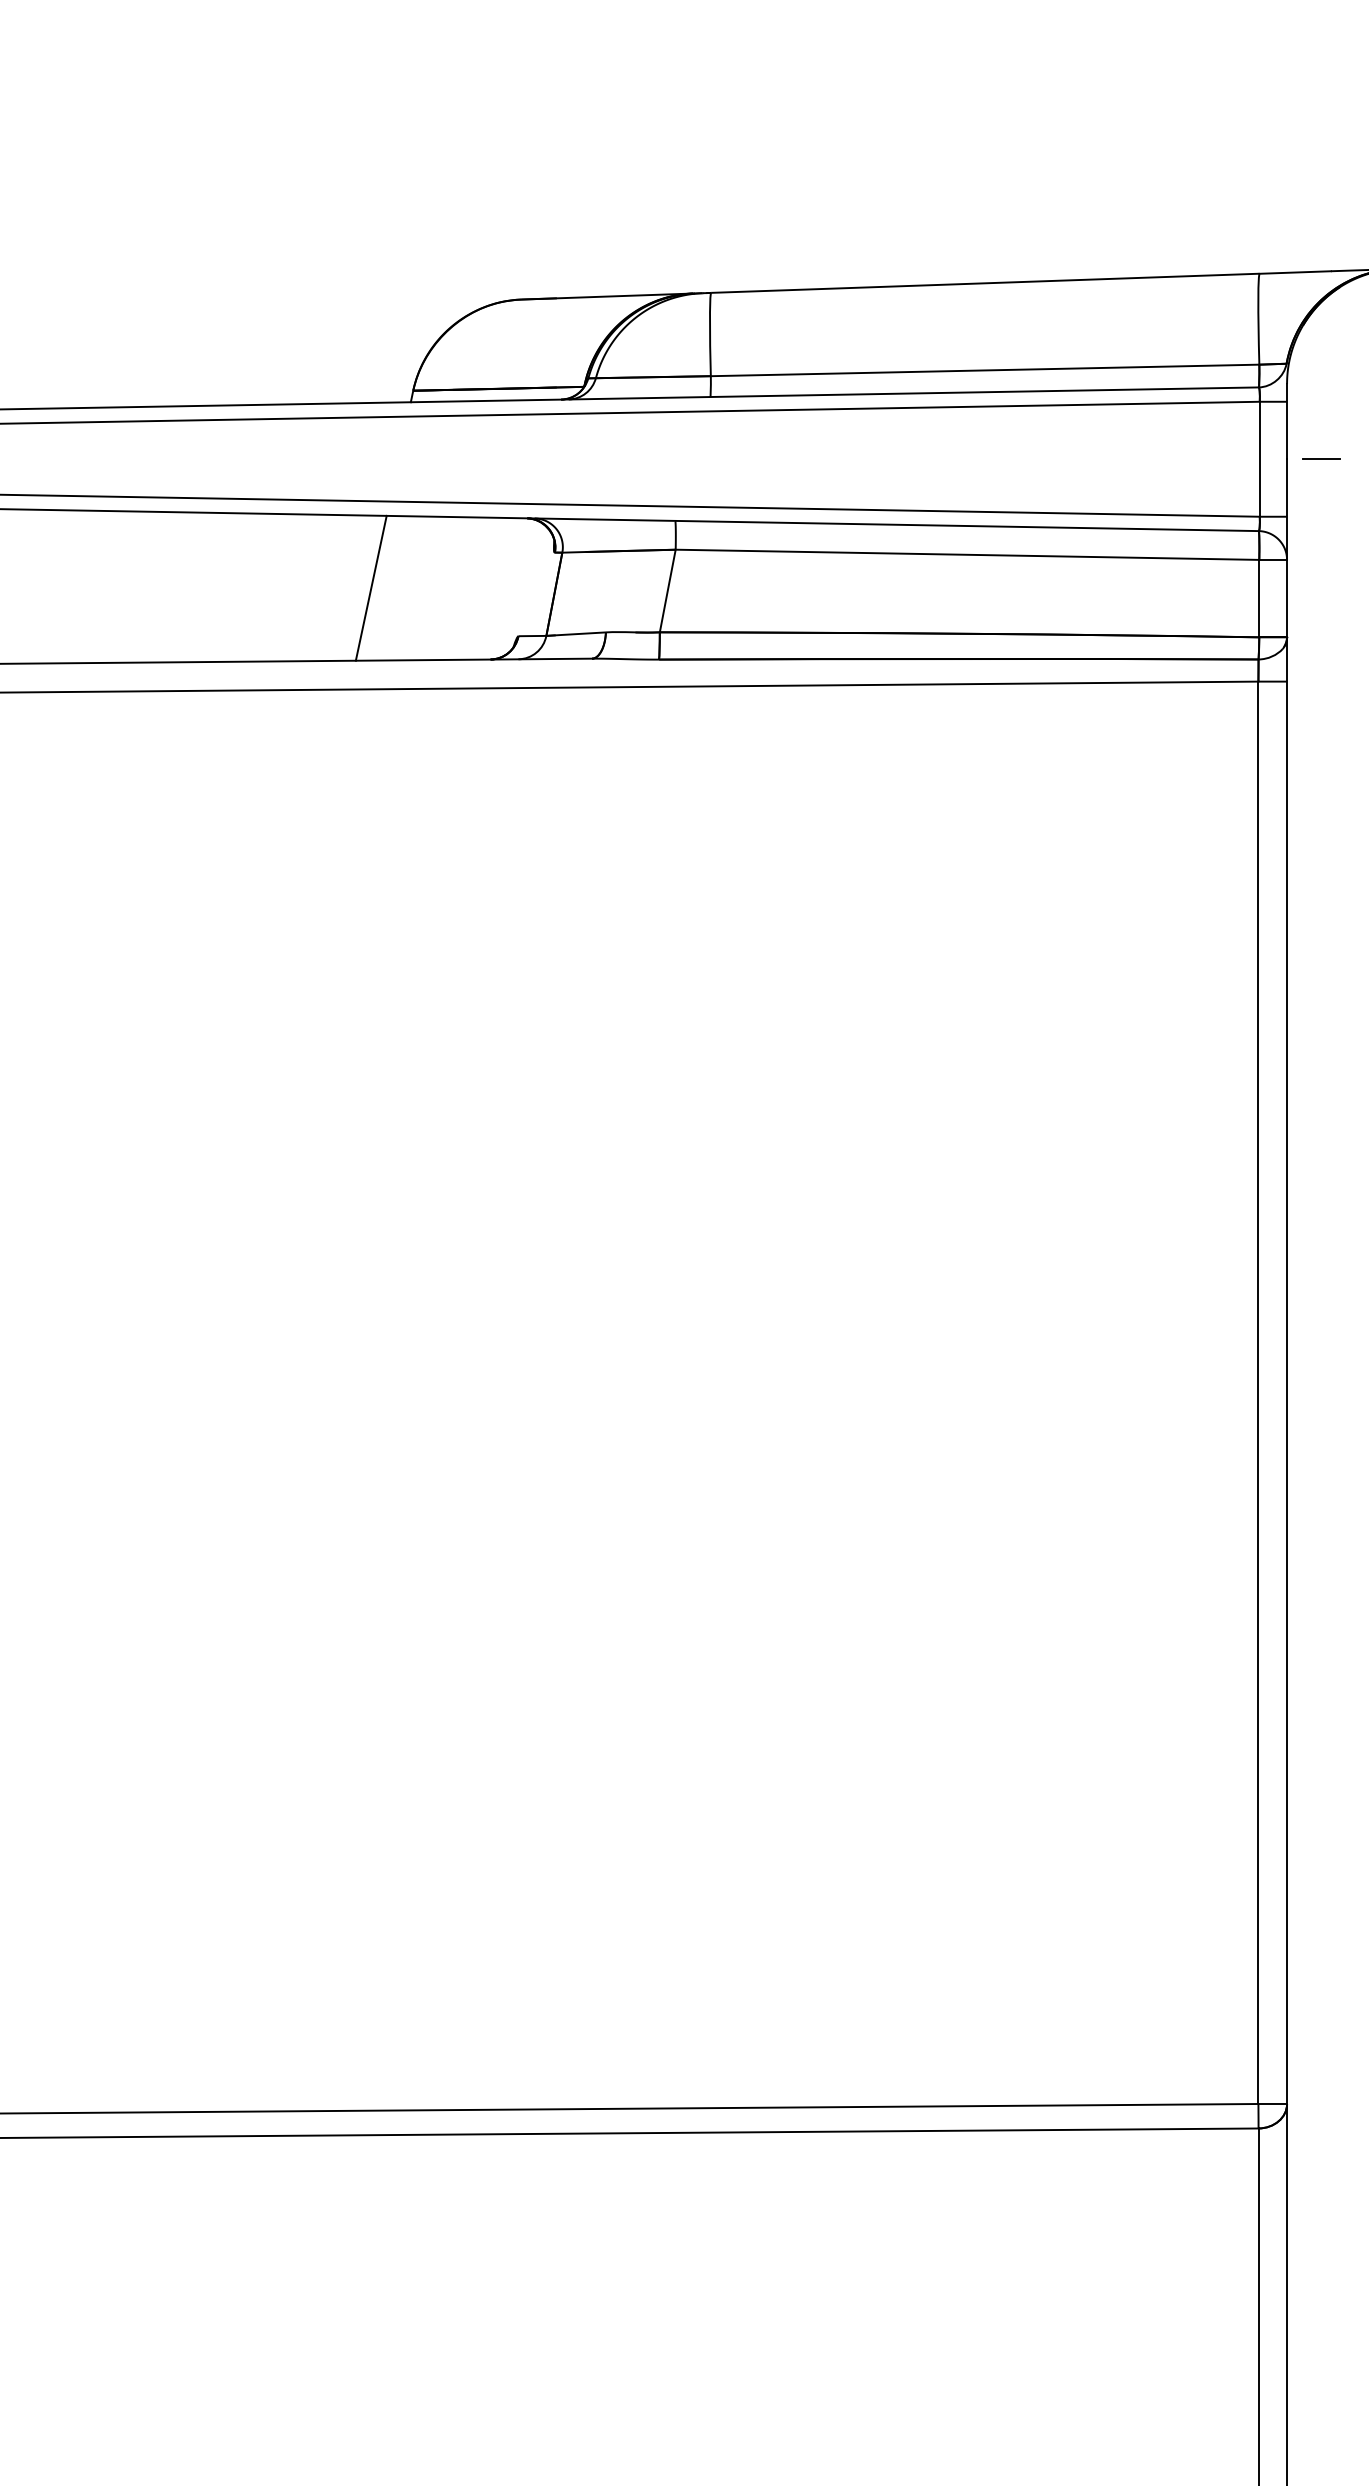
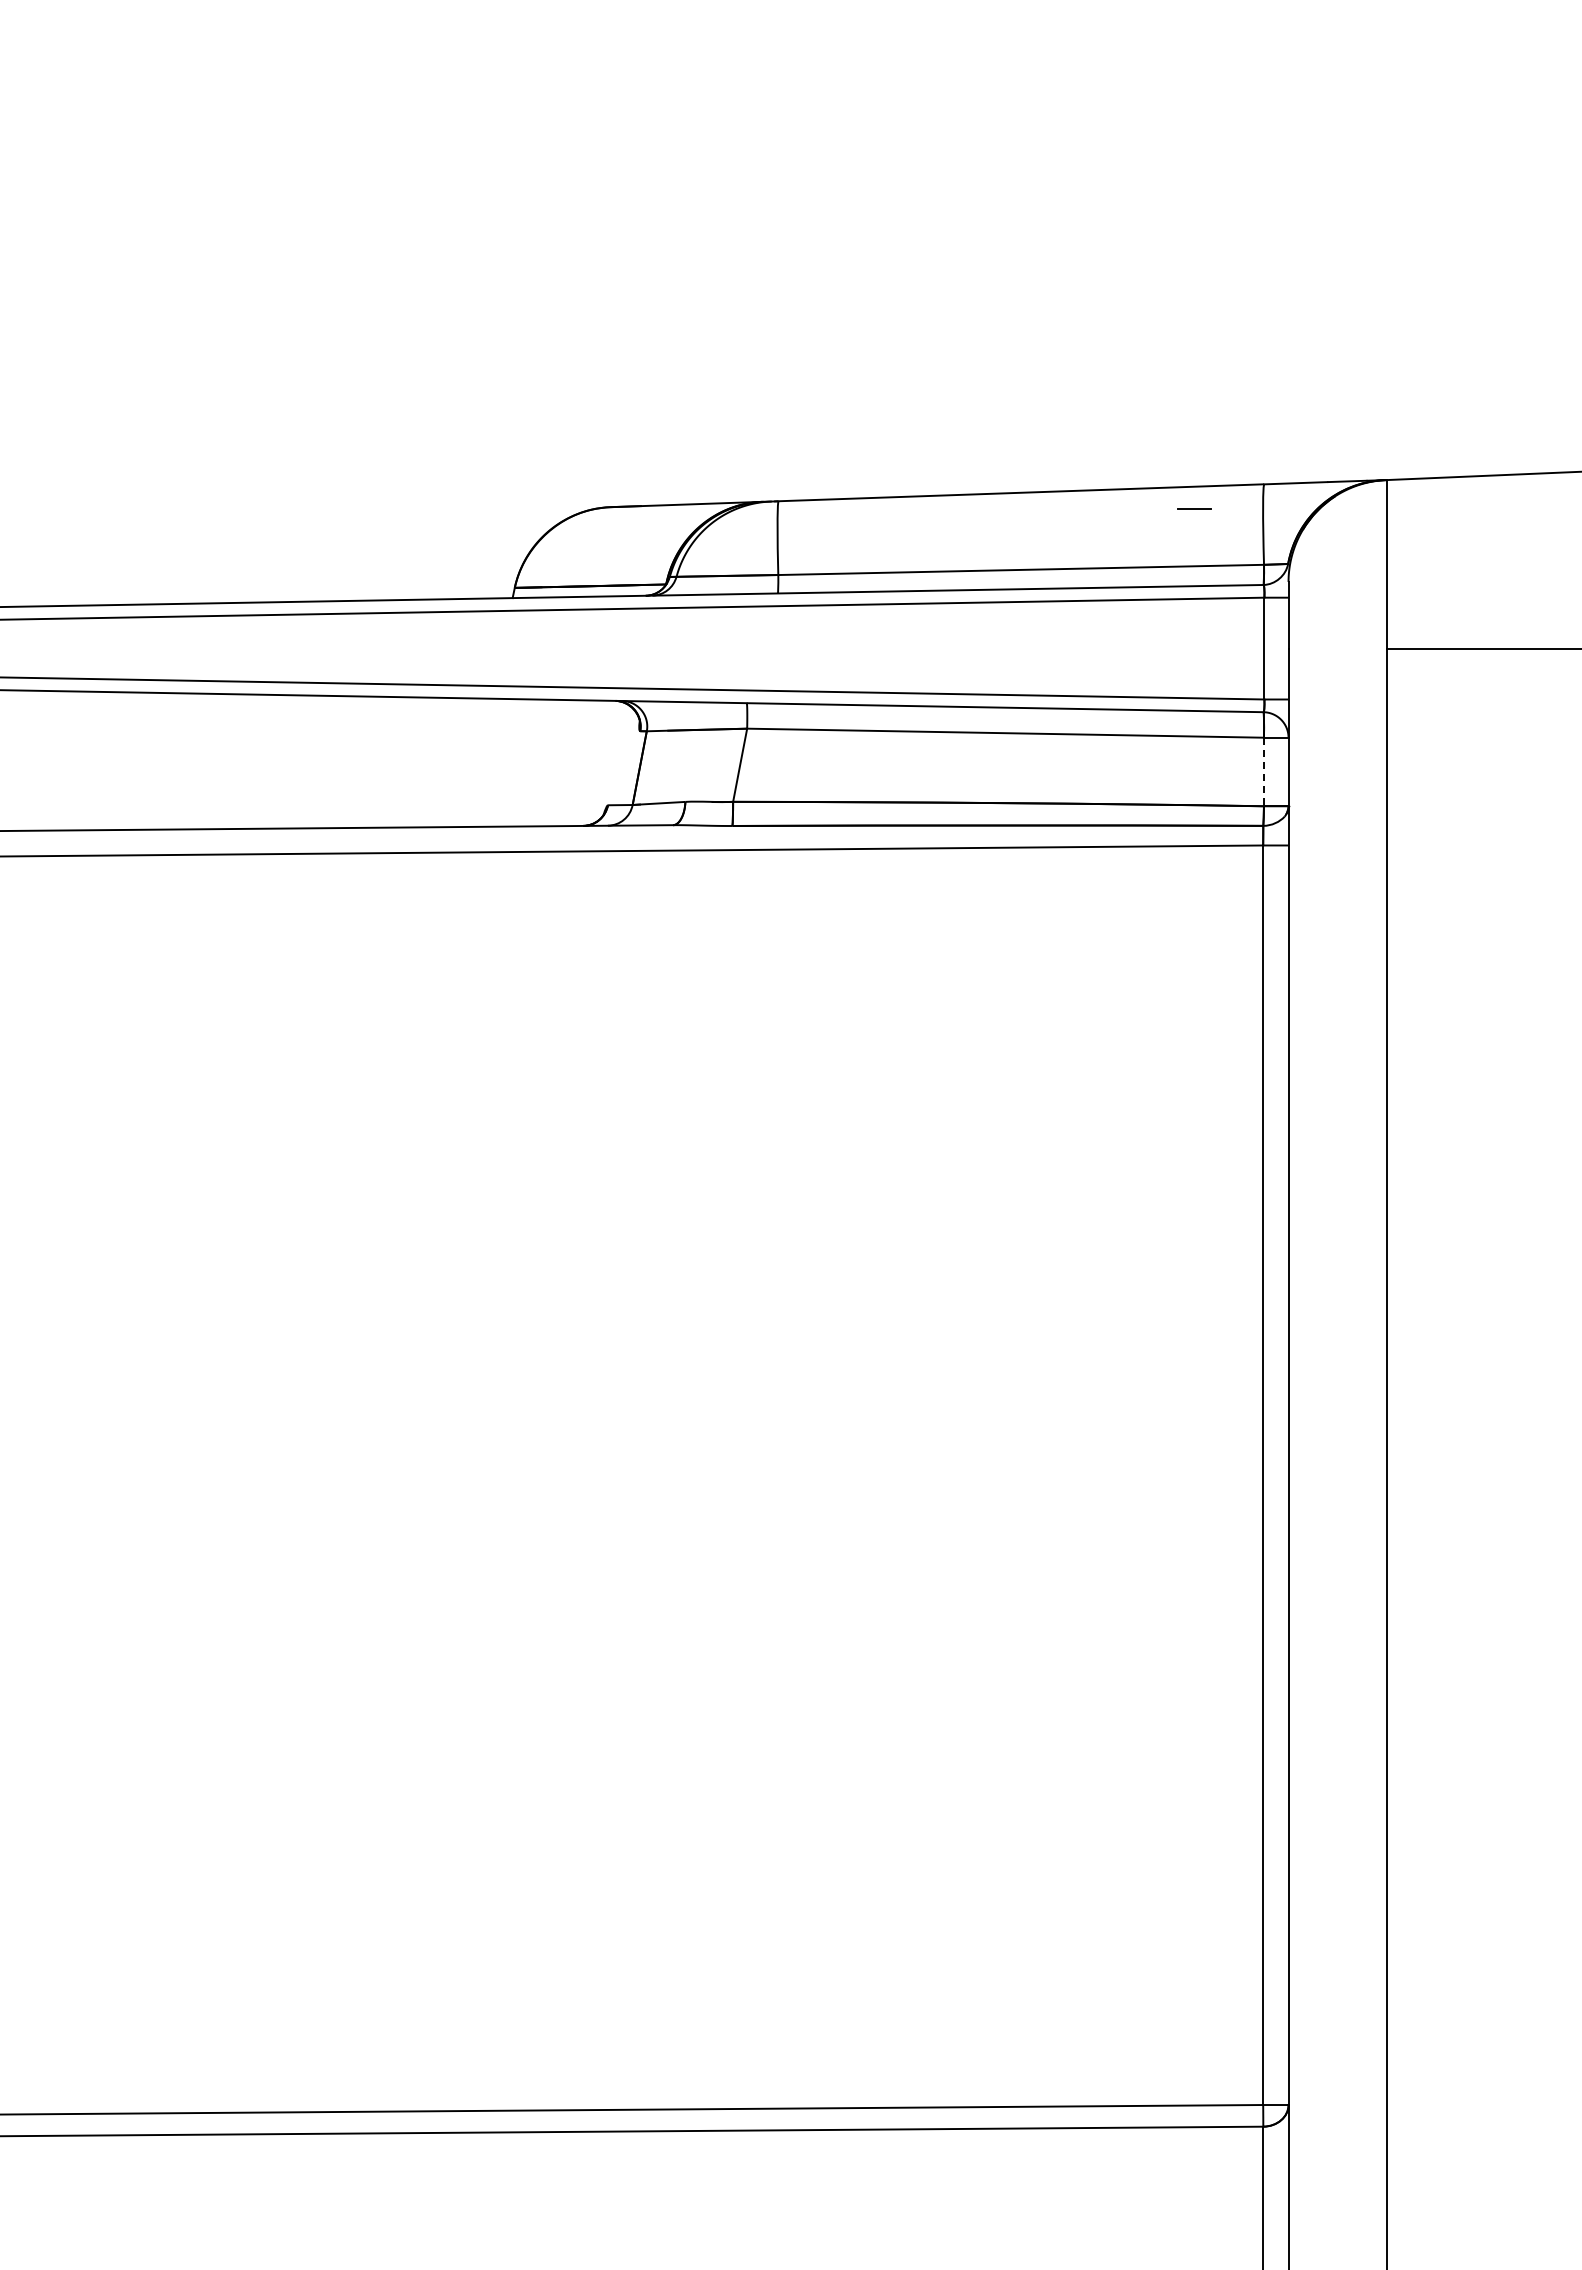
line: (1322, 459) -> (1194, 508), moved
line: (371, 587) -> (477, 762), removed
line: (1258, 599) -> (1263, 772), solid -> dashed

